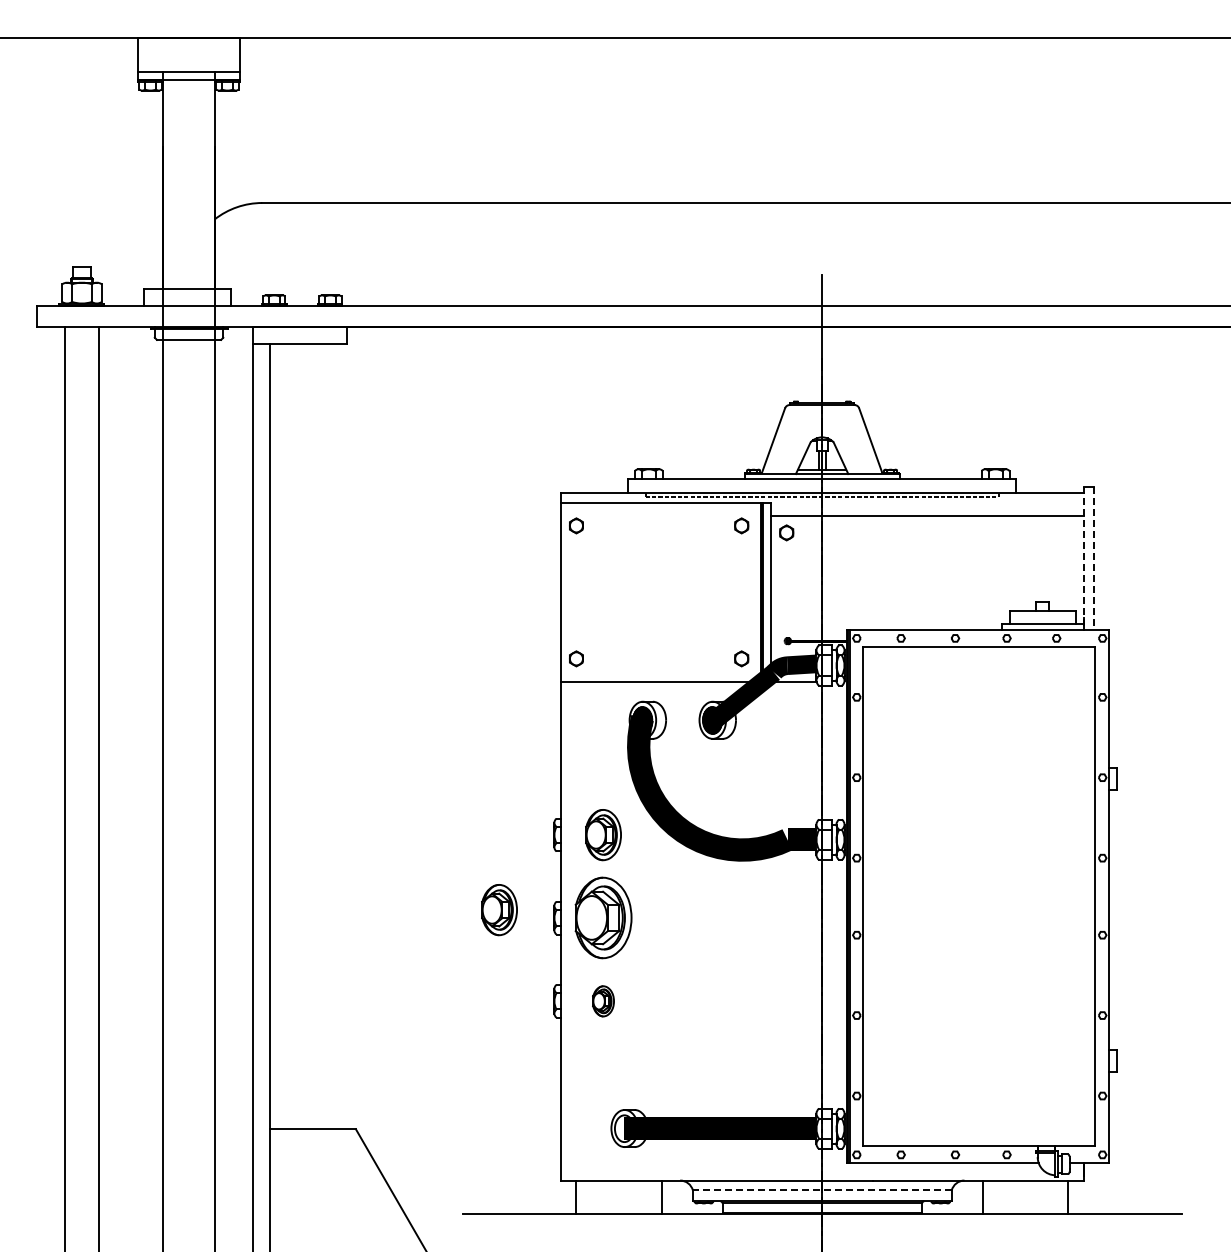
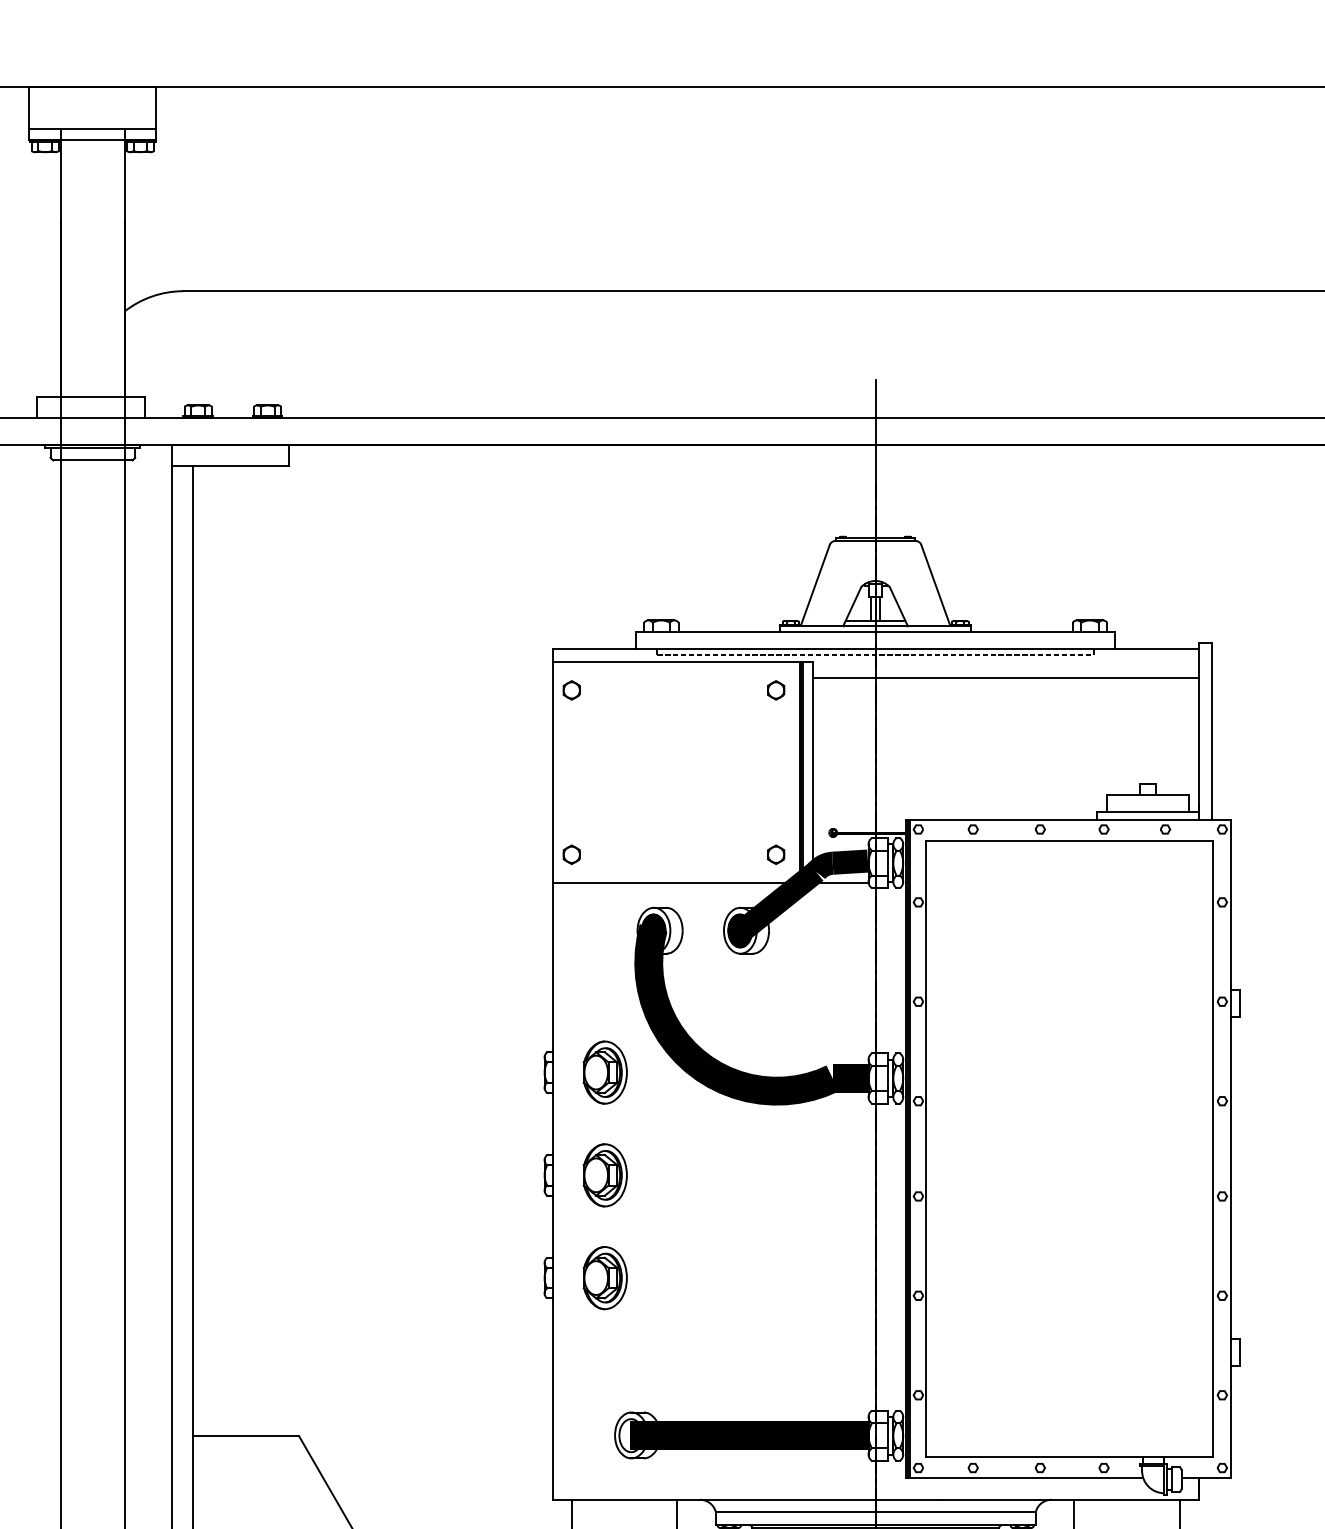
part: (786, 532) -> (831, 698), removed
line: (1083, 558) -> (1198, 730), dashed -> solid
line: (1094, 558) -> (1212, 730), dashed -> solid
part: (499, 910) -> (476, 1165), removed
part: (603, 918) -> (605, 1175), size x0.62
part: (603, 1001) -> (605, 1278), size x1.67
line: (821, 1190) -> (874, 1512), dashed -> solid

